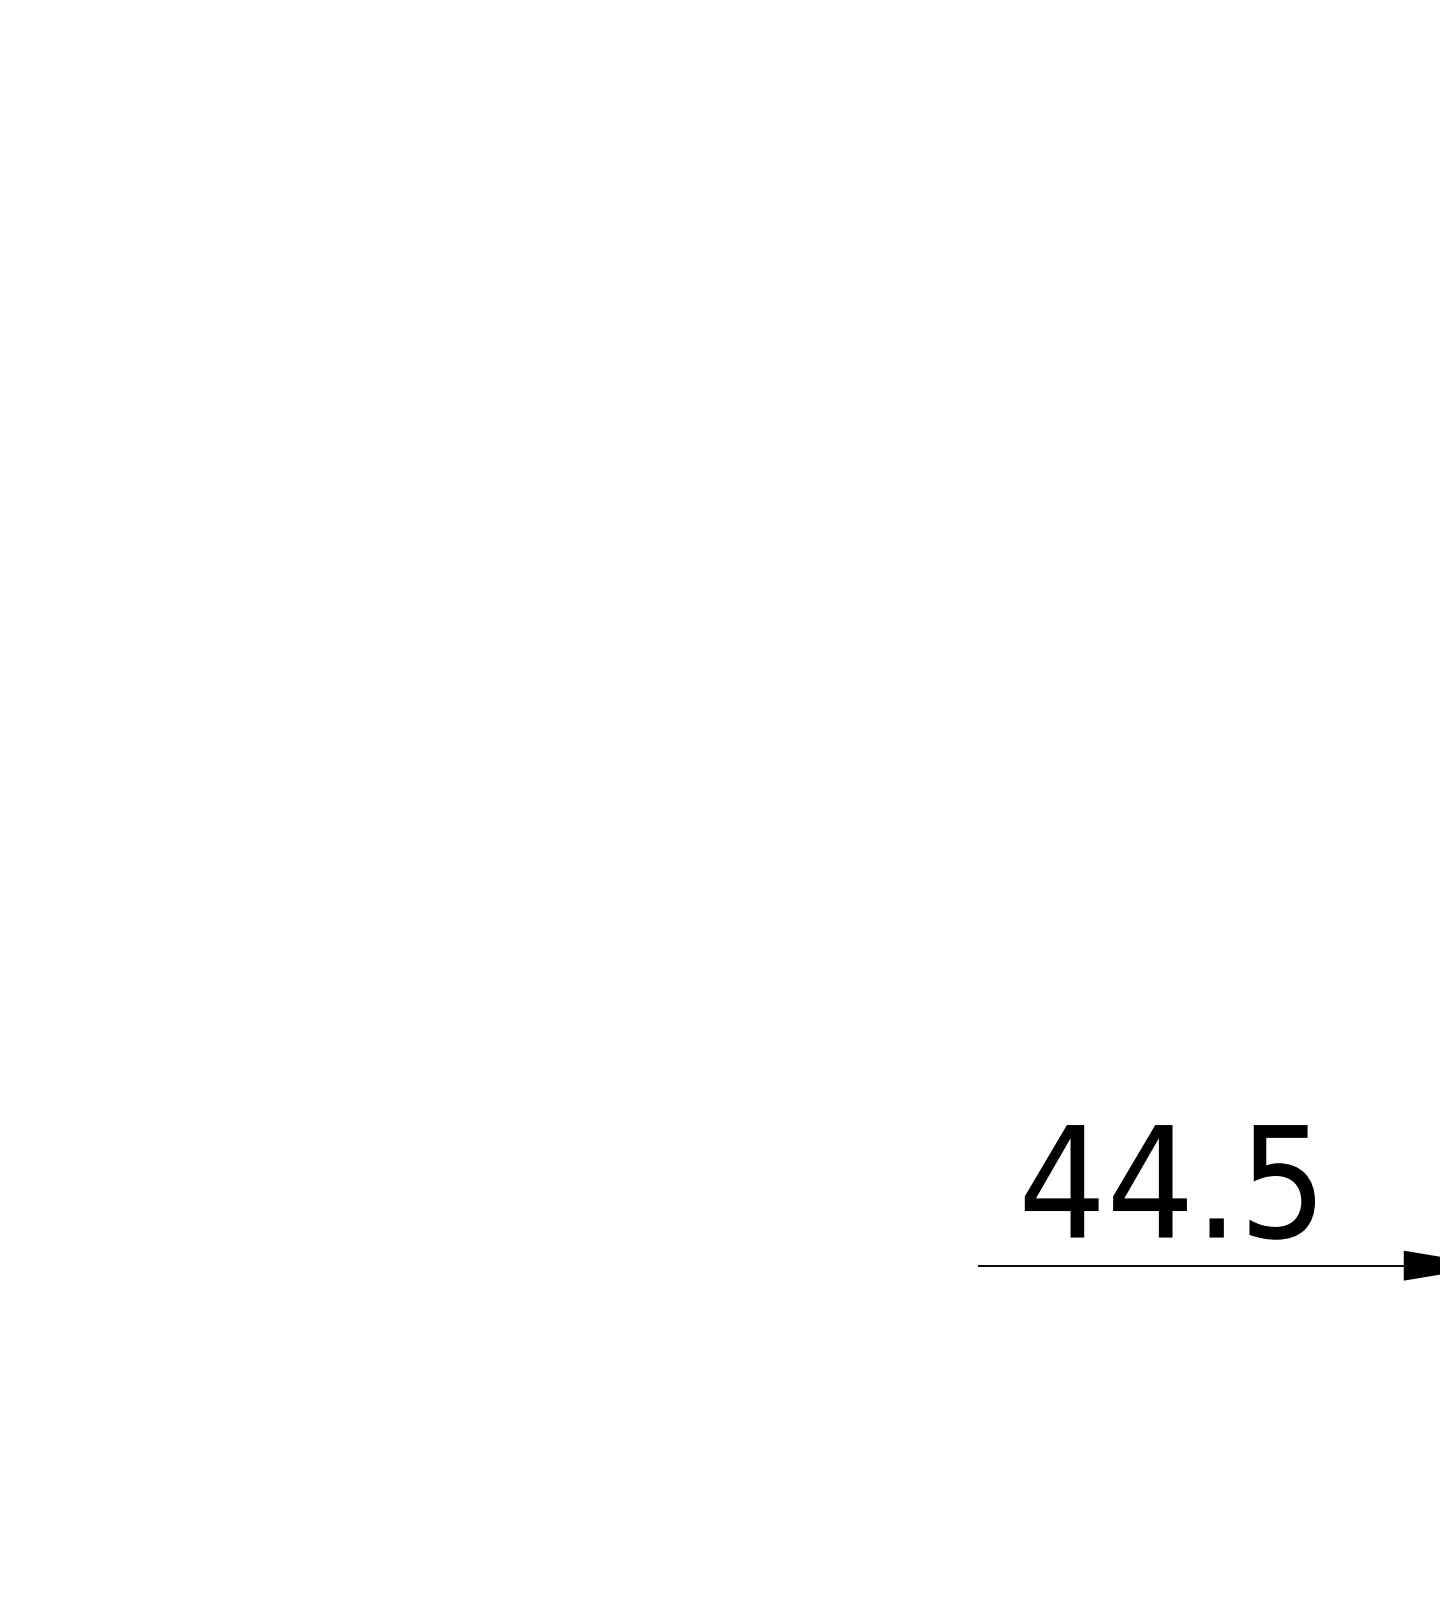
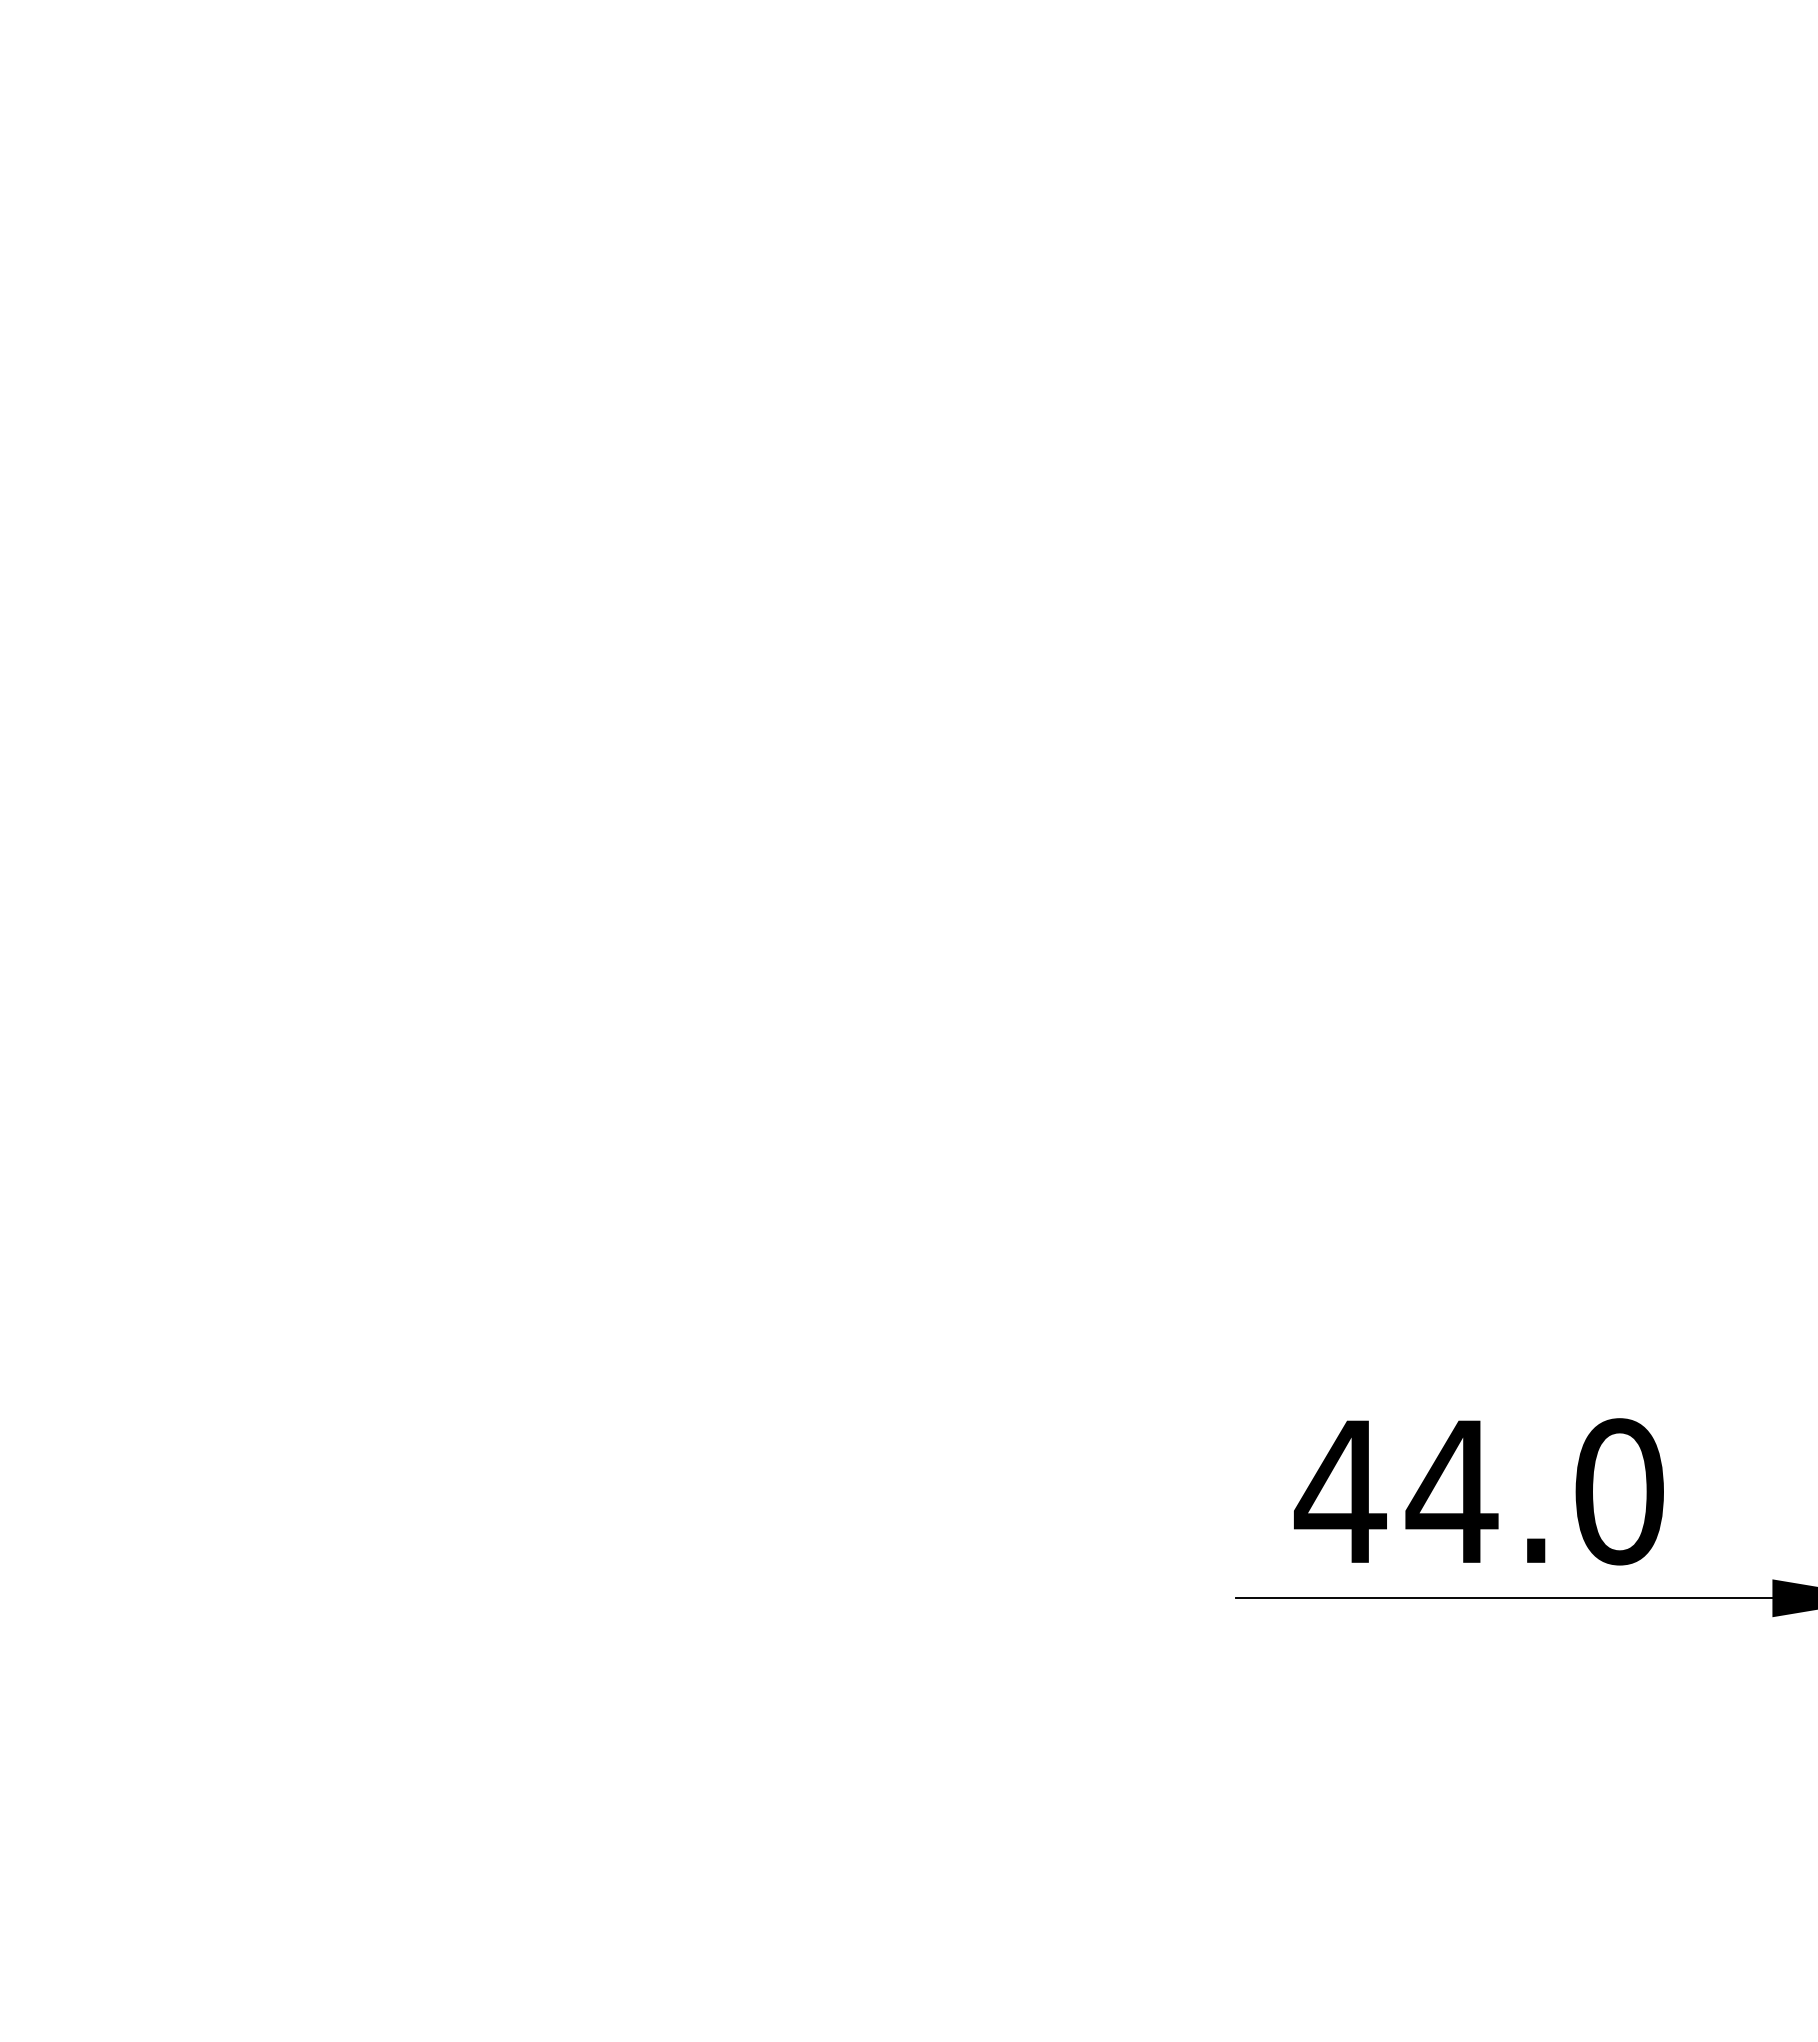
text: (1282, 1181) -> (1619, 1491), 44.5 -> 44.0

